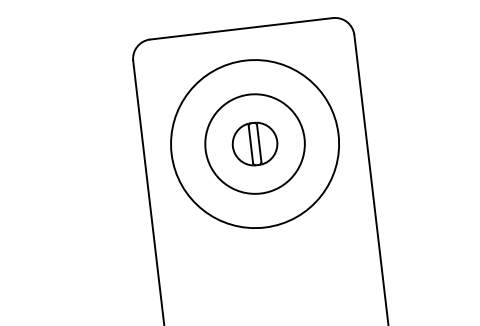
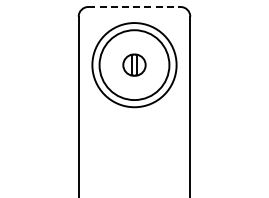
line: (241, 27) -> (134, 6), solid -> dashed
circle: (255, 144) -> (134, 65), size x1.4

